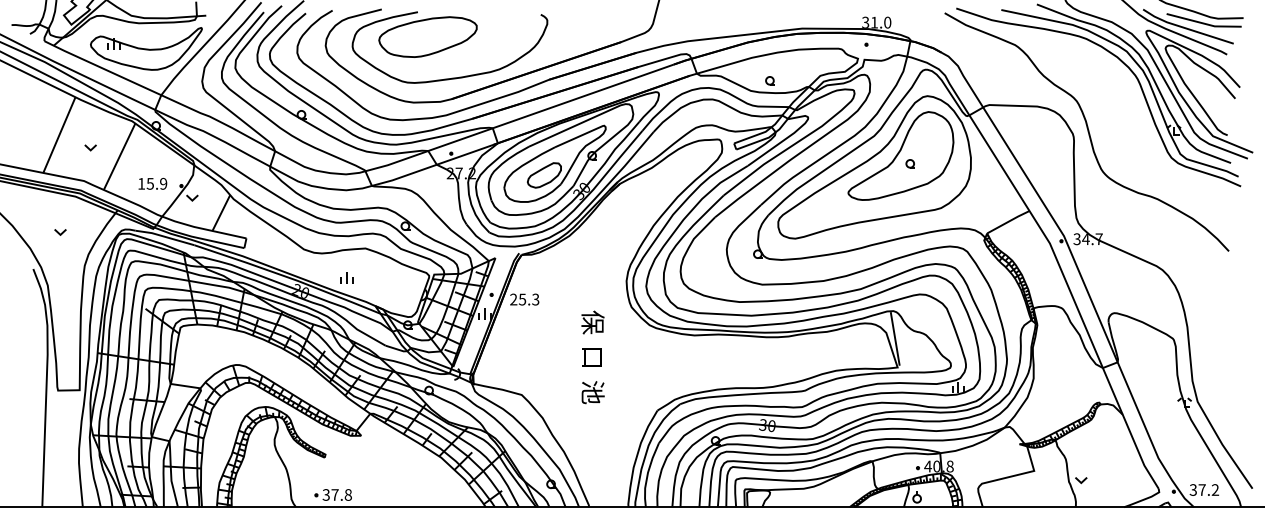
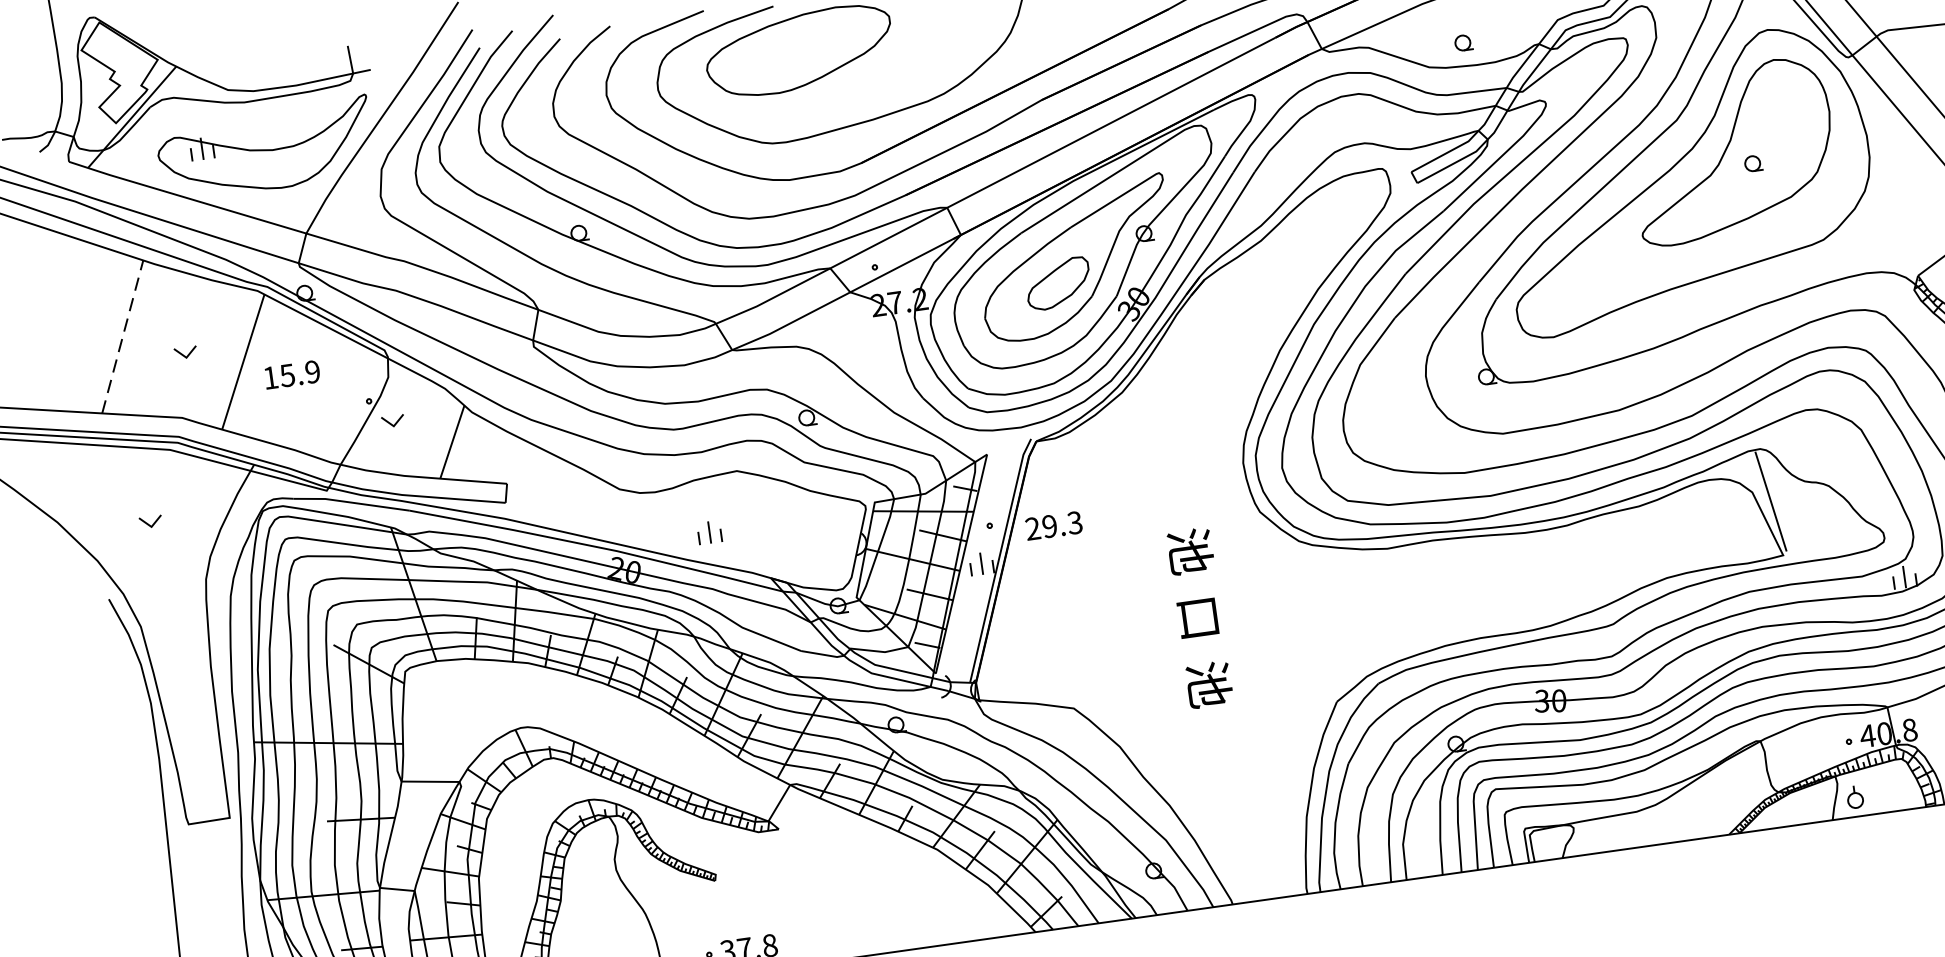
line: (59, 134) -> (122, 335), solid -> dashed
text: (152, 183) -> (291, 374), moved
text: (522, 299) -> (1049, 526), 25.3 -> 29.3
text: (592, 322) -> (1189, 551), 保 -> 池

